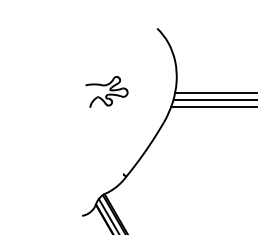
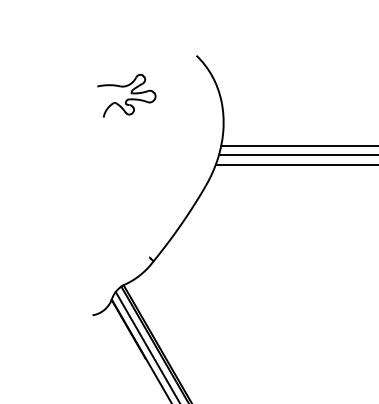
part: (106, 91) -> (126, 95), moved

